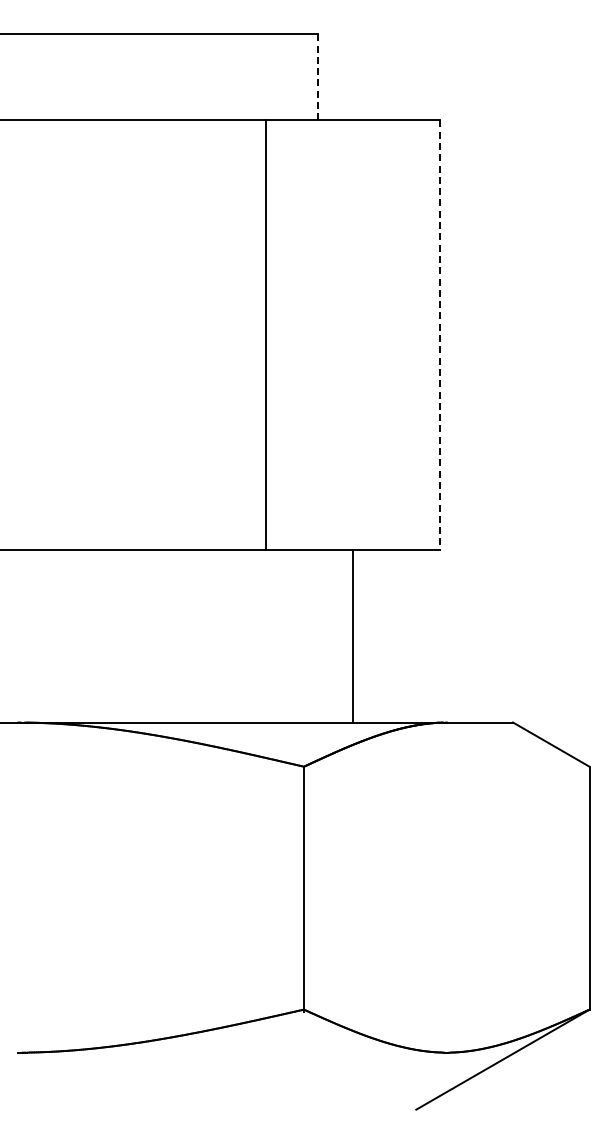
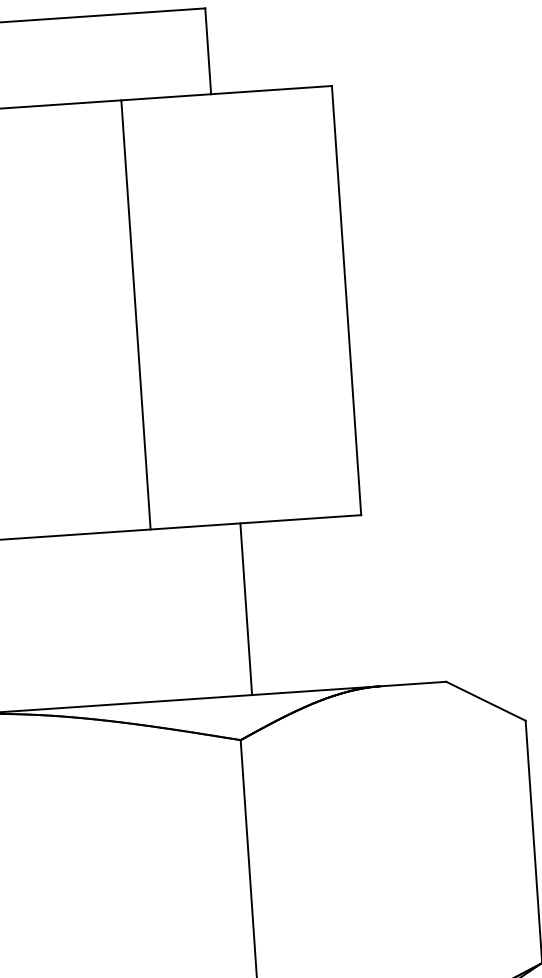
line: (318, 77) -> (208, 51), dashed -> solid
line: (266, 335) -> (136, 315), moved
line: (439, 335) -> (346, 300), dashed -> solid
line: (353, 636) -> (246, 609), moved

